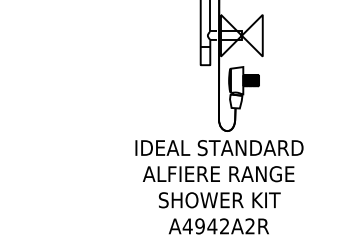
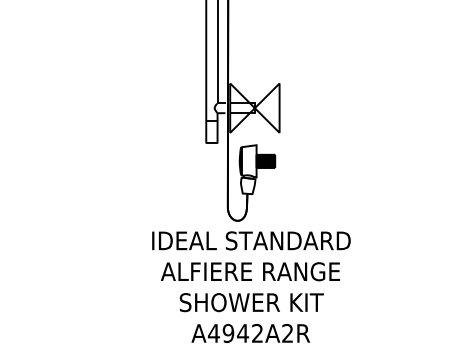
text: (219, 186) -> (251, 286), moved

